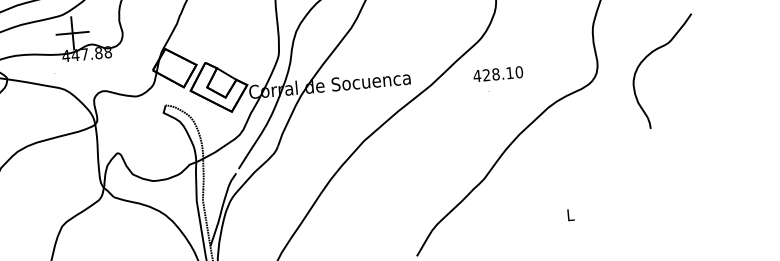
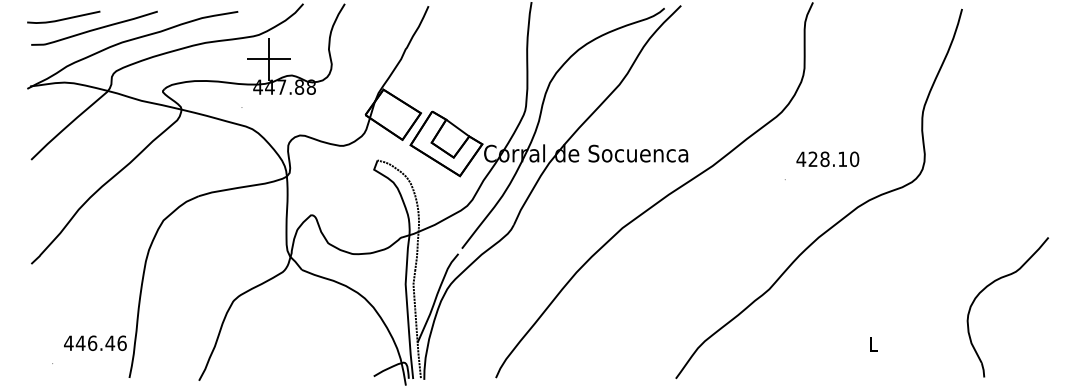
part: (651, 54) -> (993, 283), moved
text: (497, 74) -> (827, 159), moved

